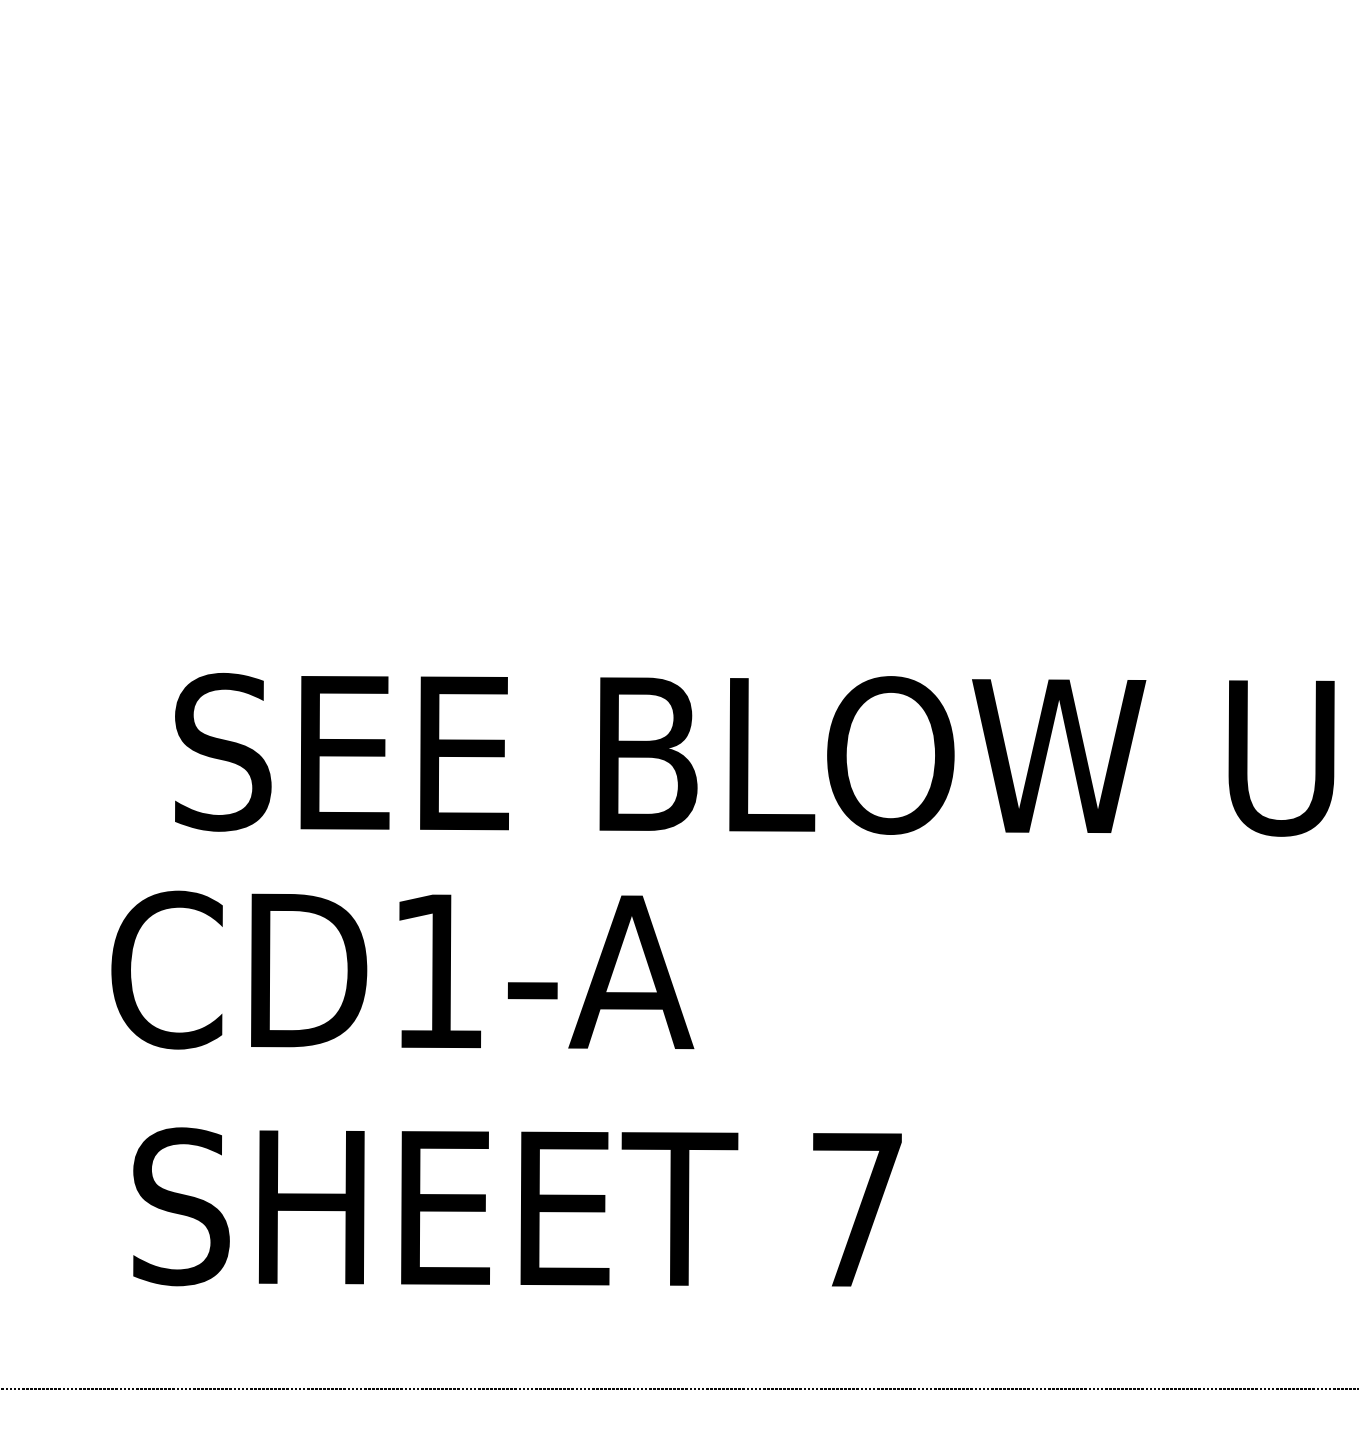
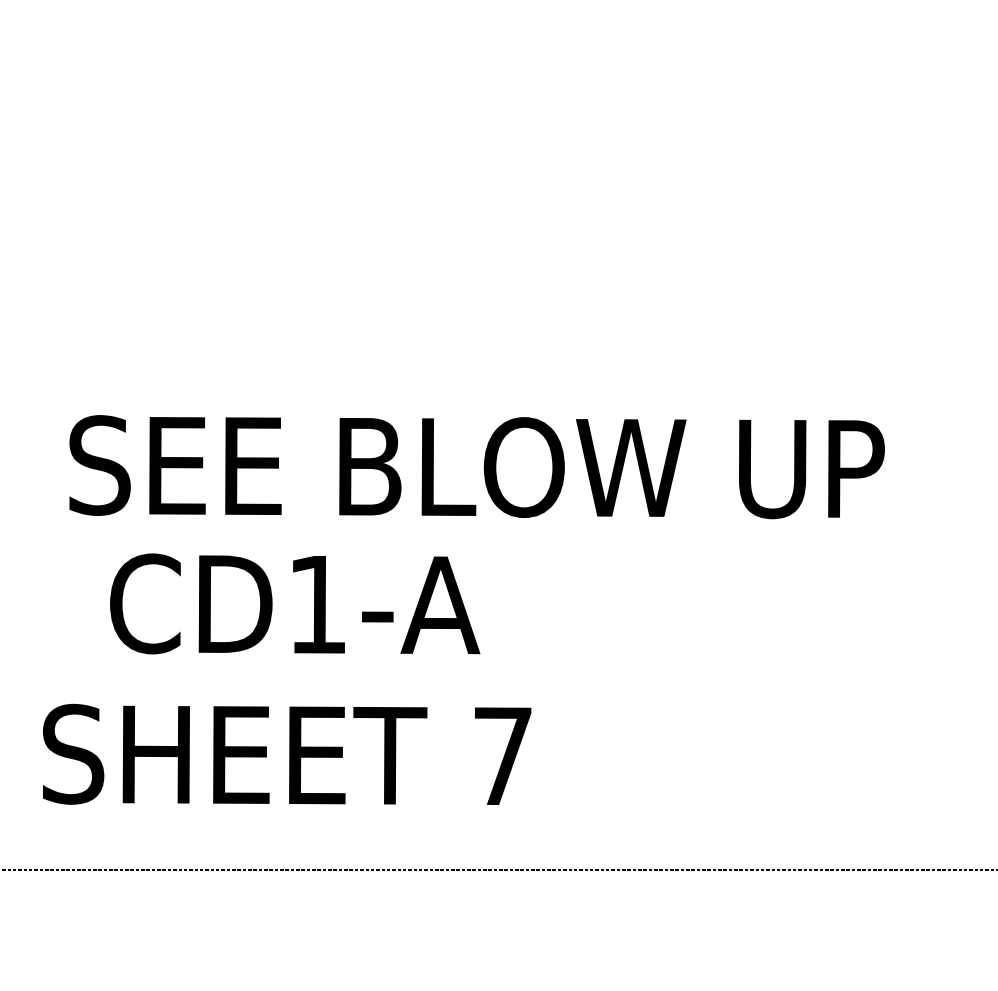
text: (403, 969) -> (295, 603), moved

